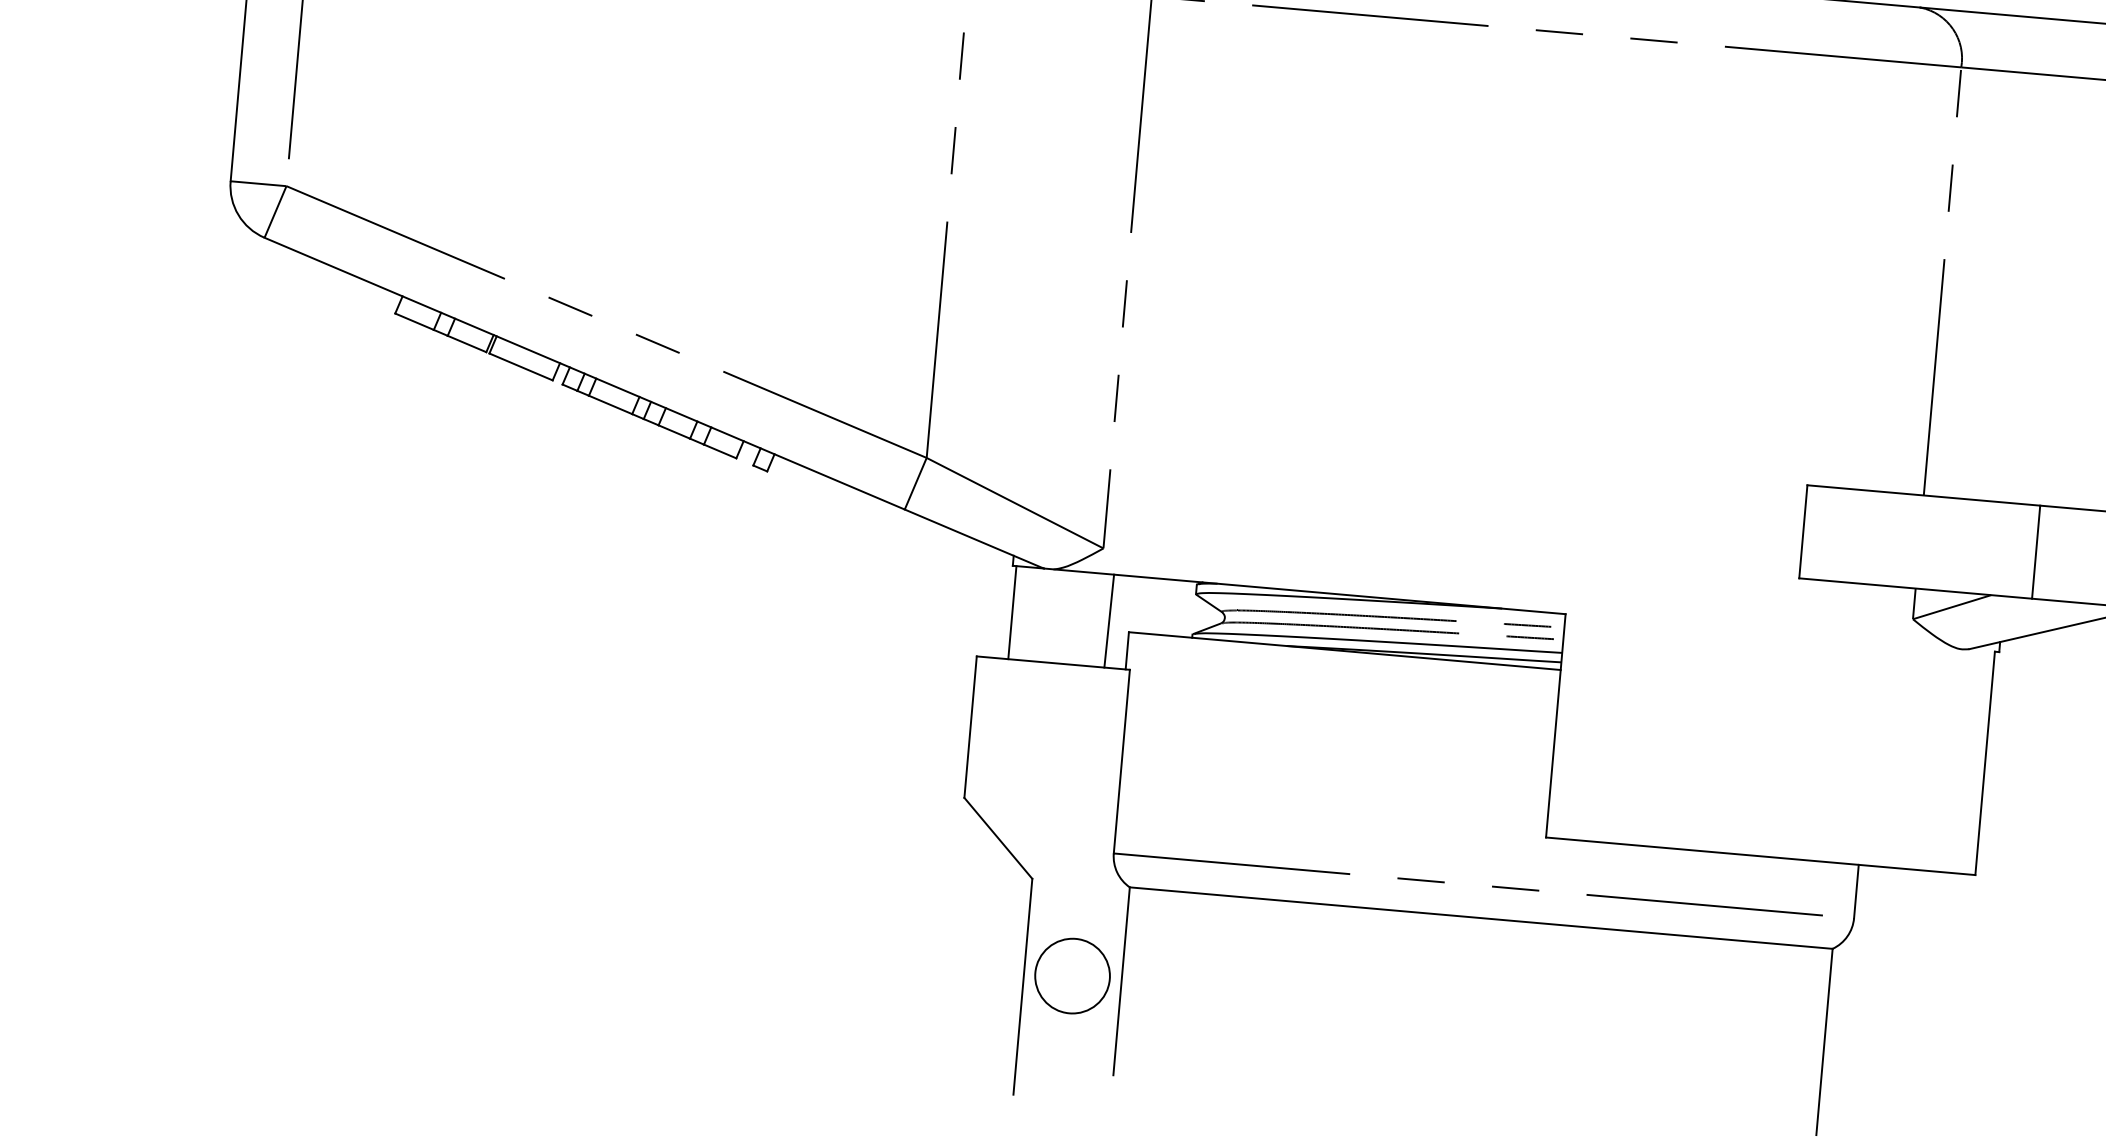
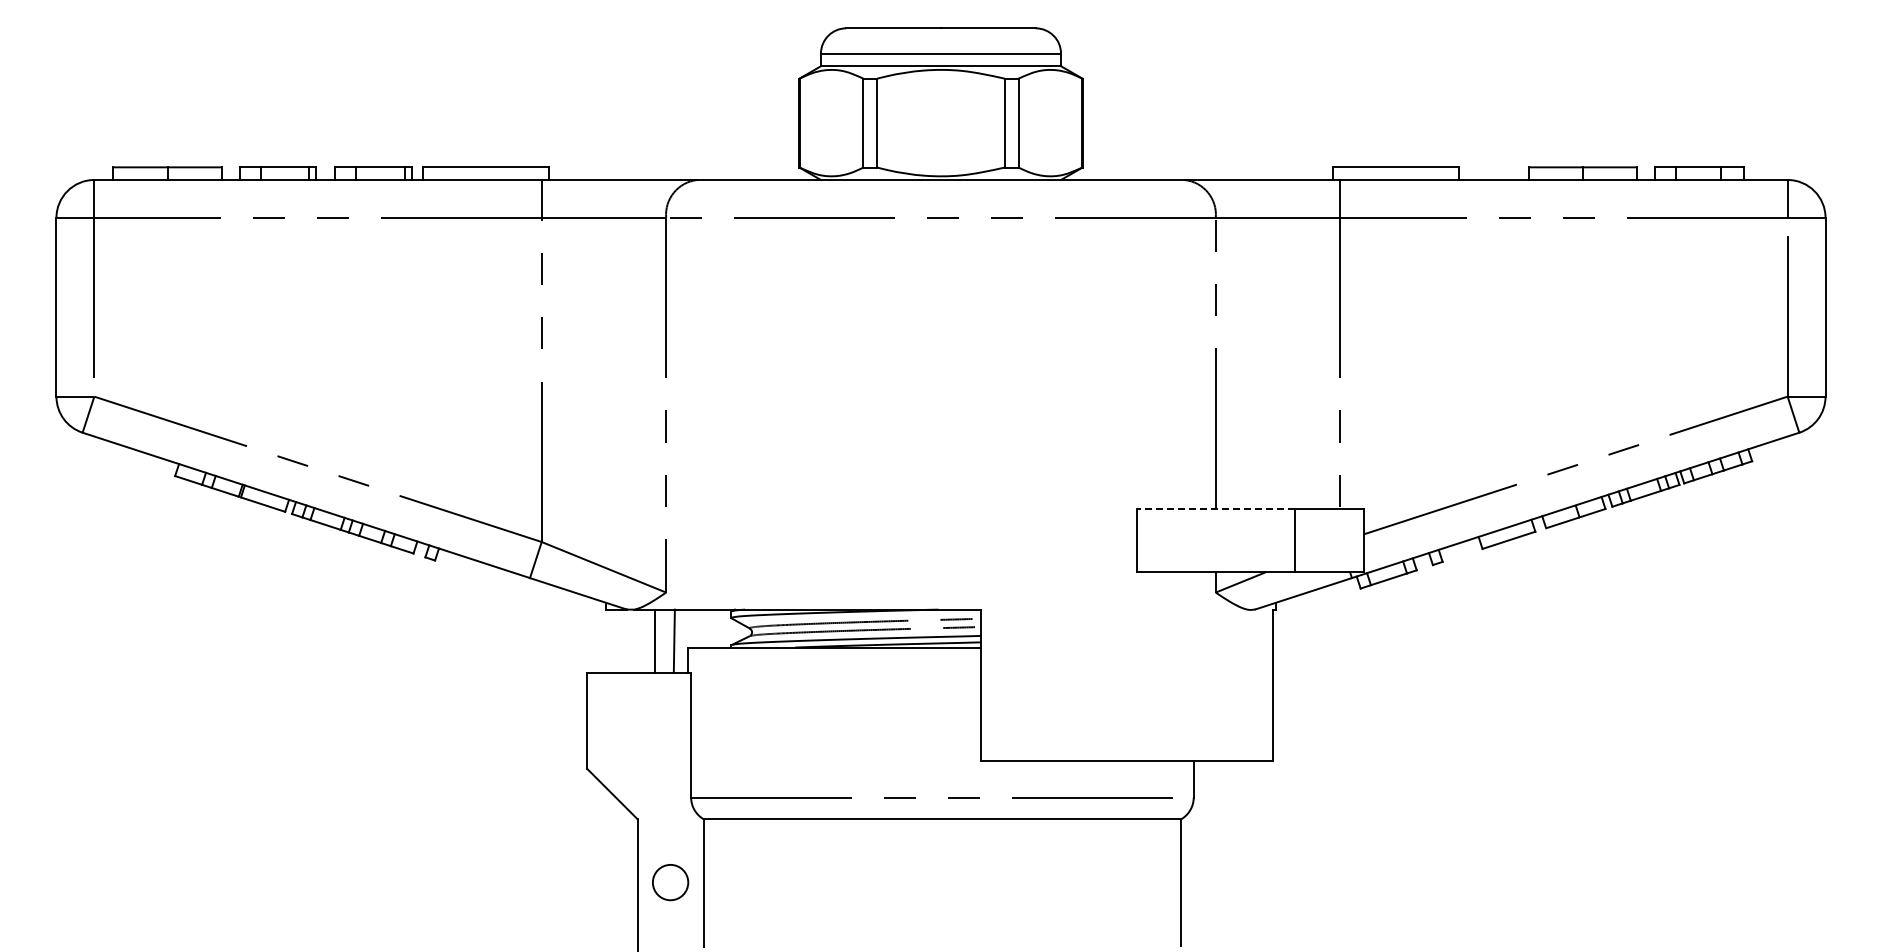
line: (1923, 495) -> (1215, 508), solid -> dashed
line: (1012, 611) -> (654, 640), moved
circle: (1072, 976) -> (670, 882), size x0.7

